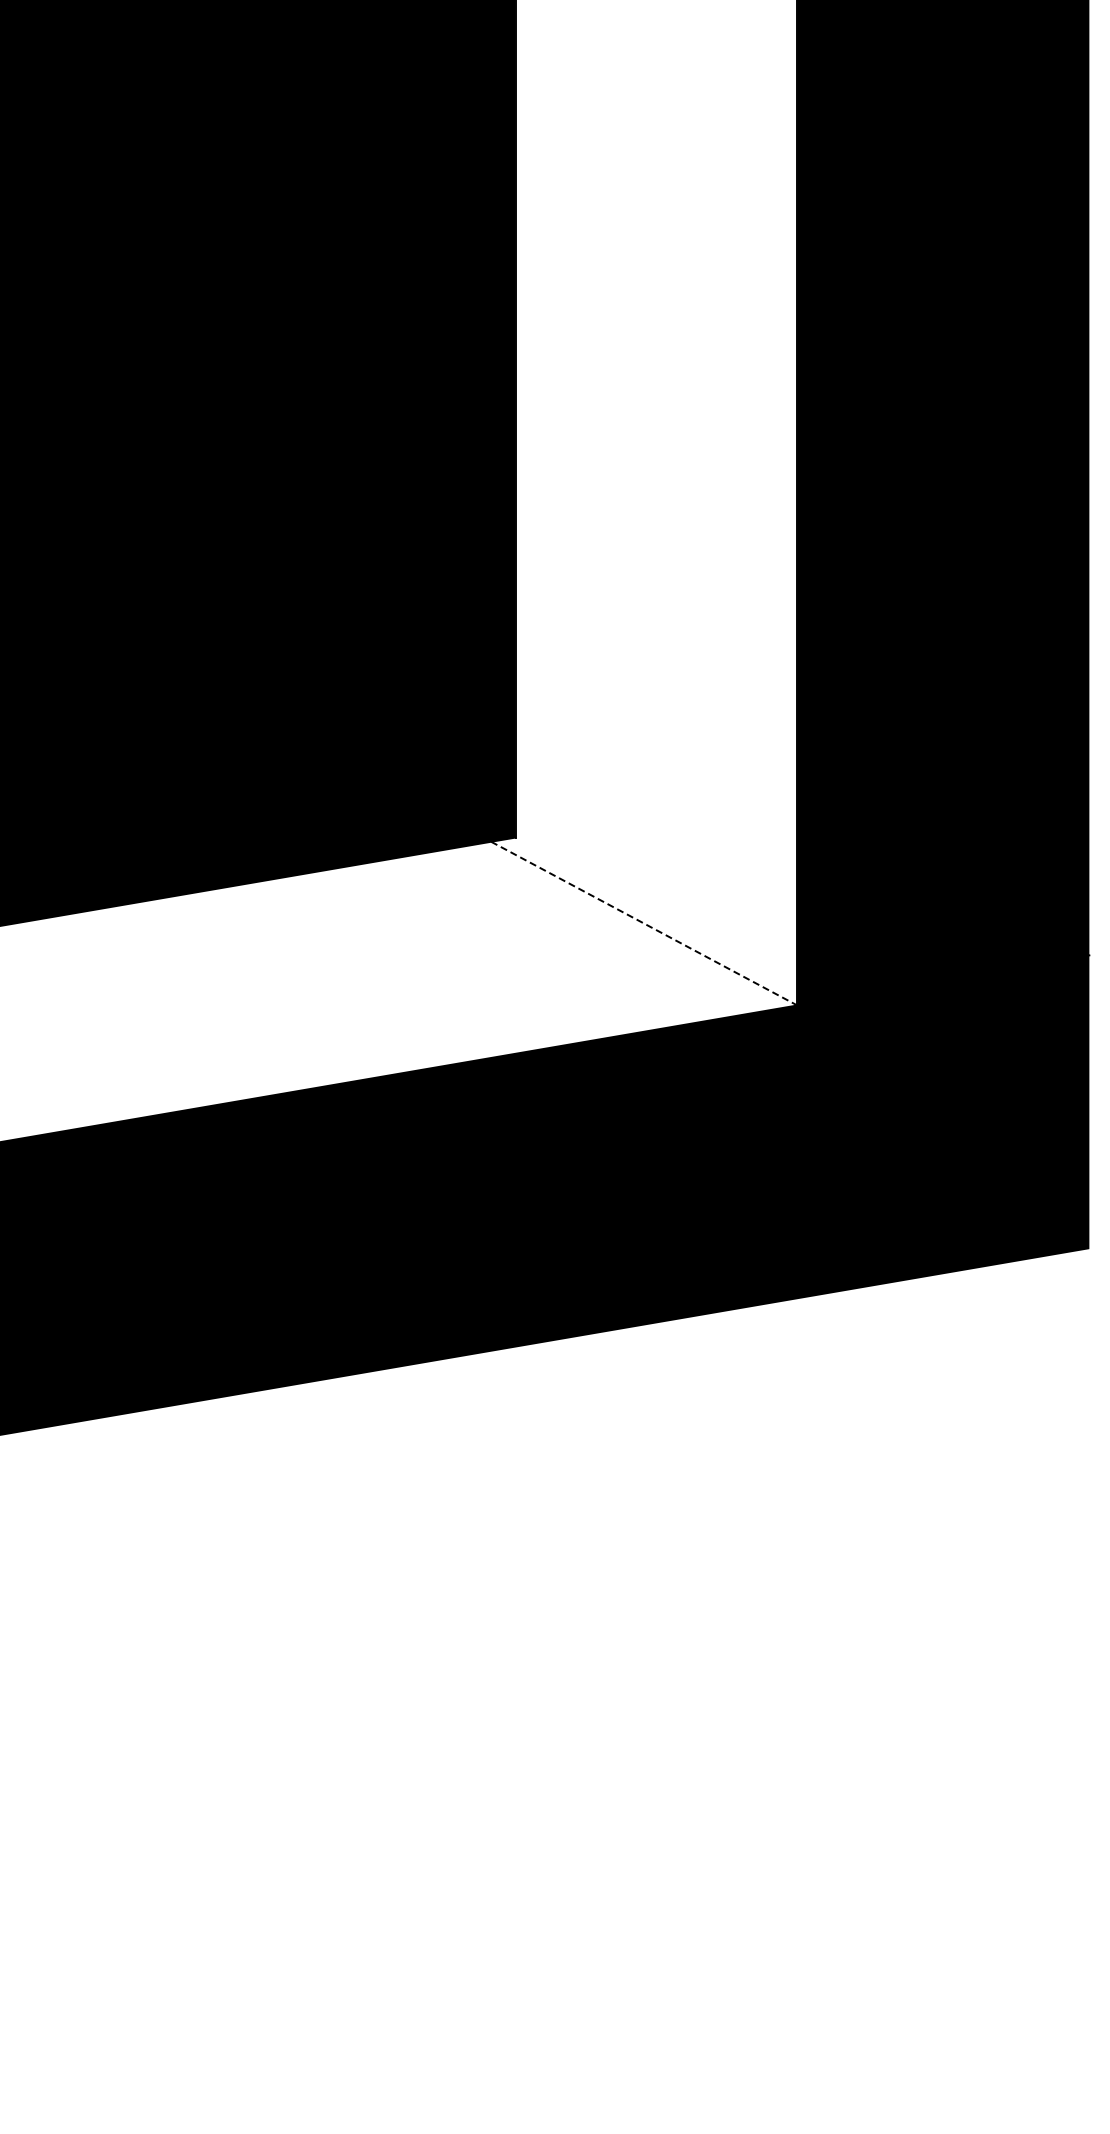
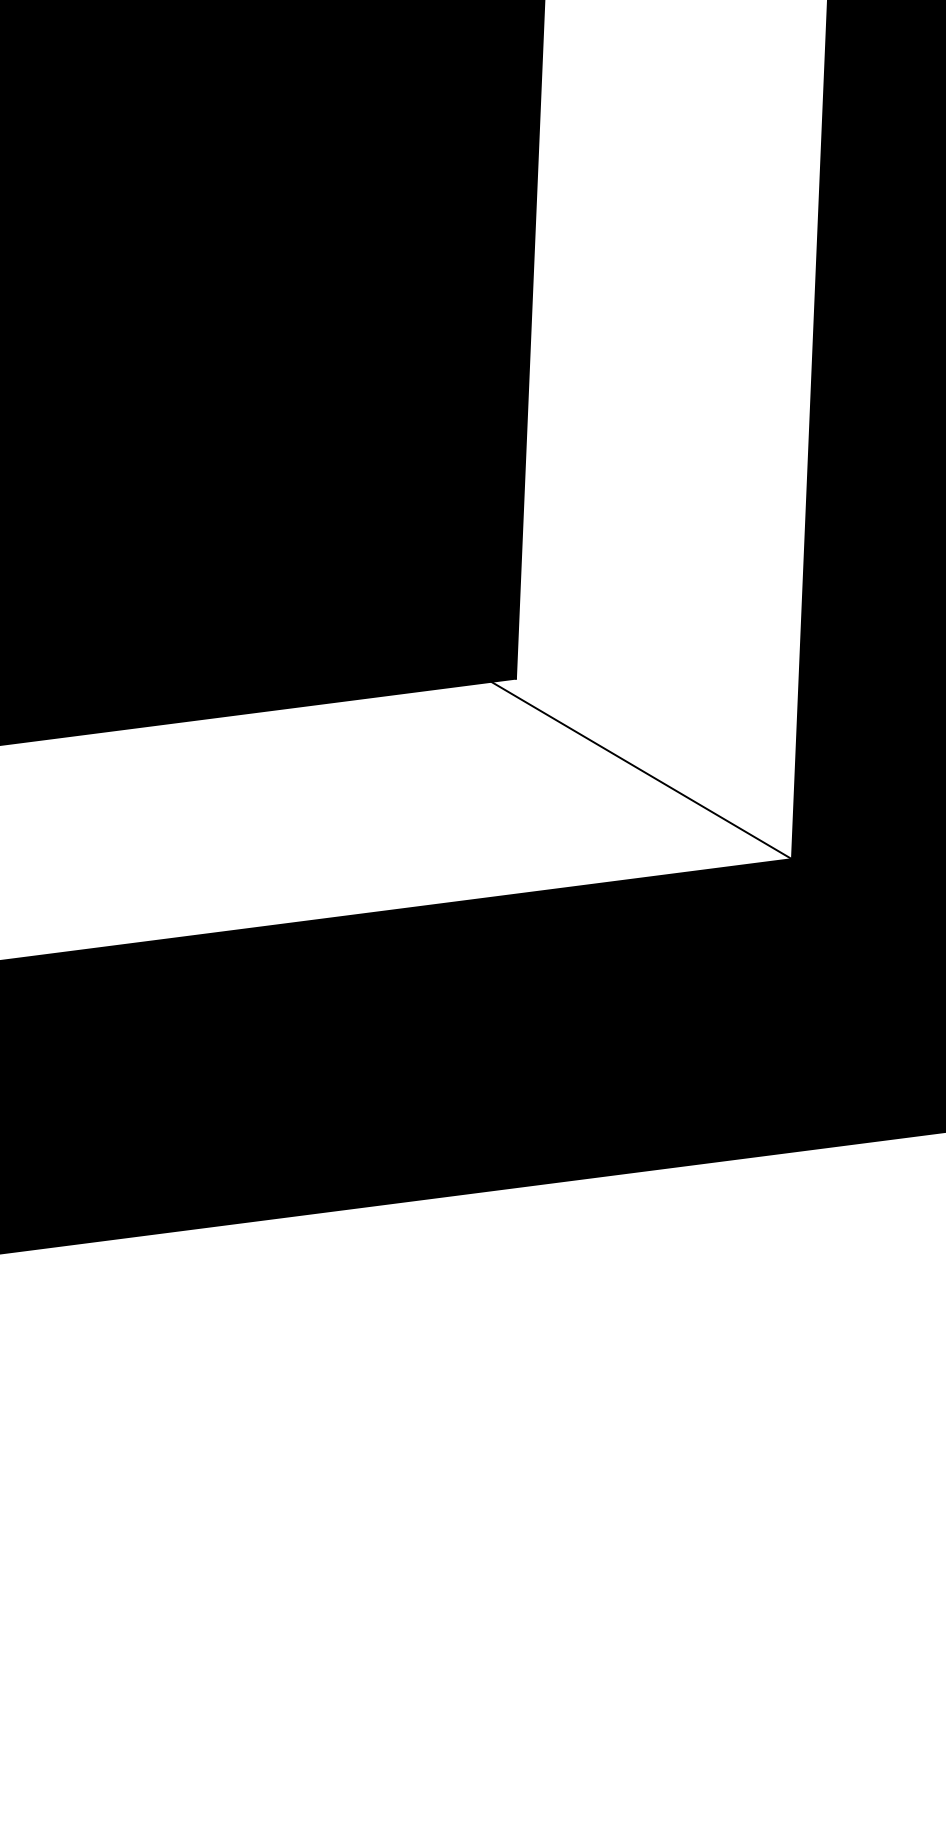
line: (644, 923) -> (641, 770), dashed -> solid

